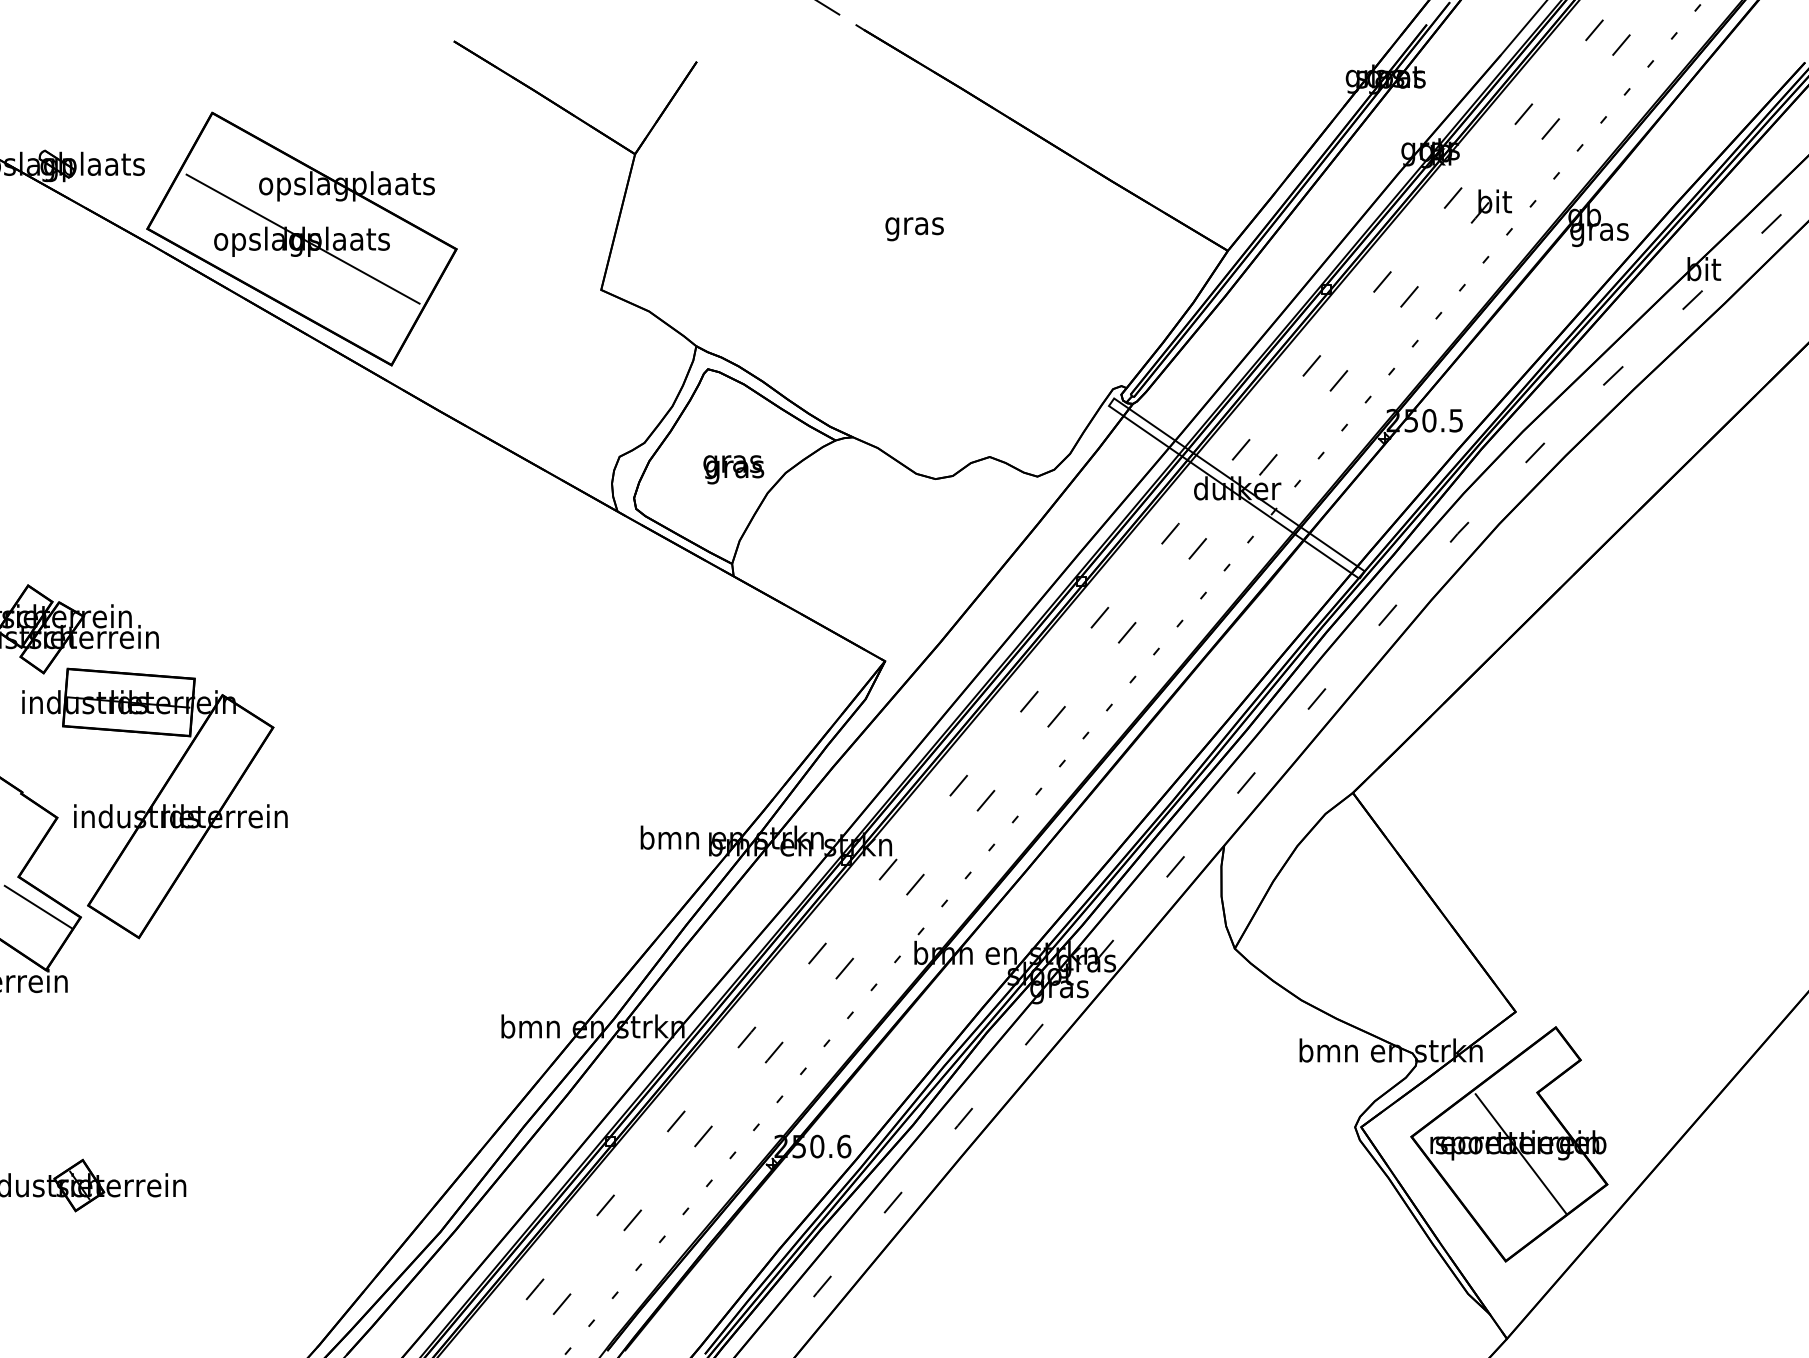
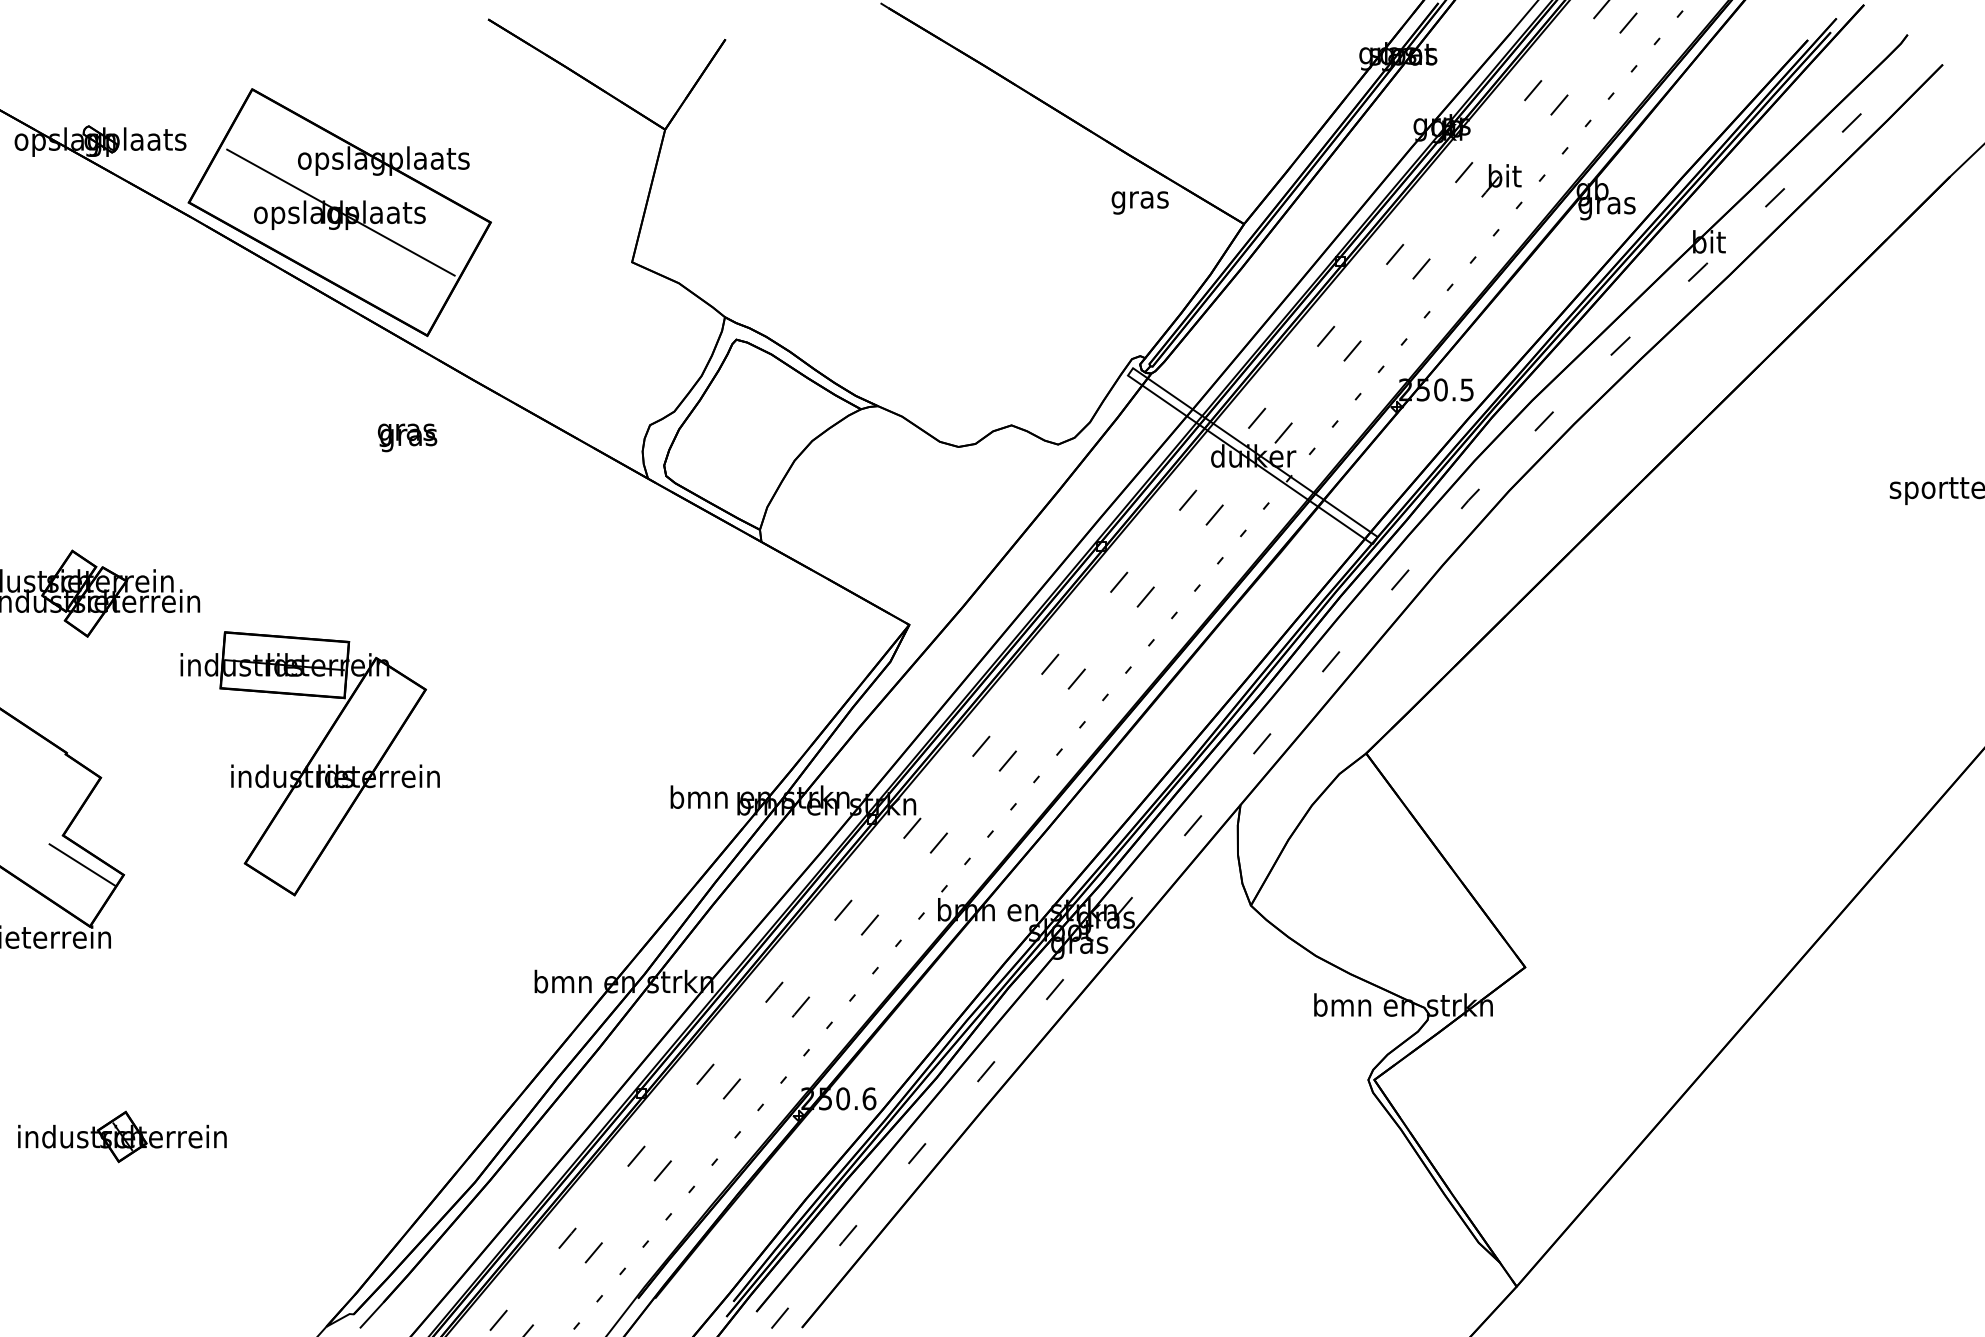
text: (913, 228) -> (1139, 202), moved
text: (733, 469) -> (407, 437), moved
part: (154, 803) -> (309, 763), moved
part: (1508, 1144) -> (1518, 1096), removed

